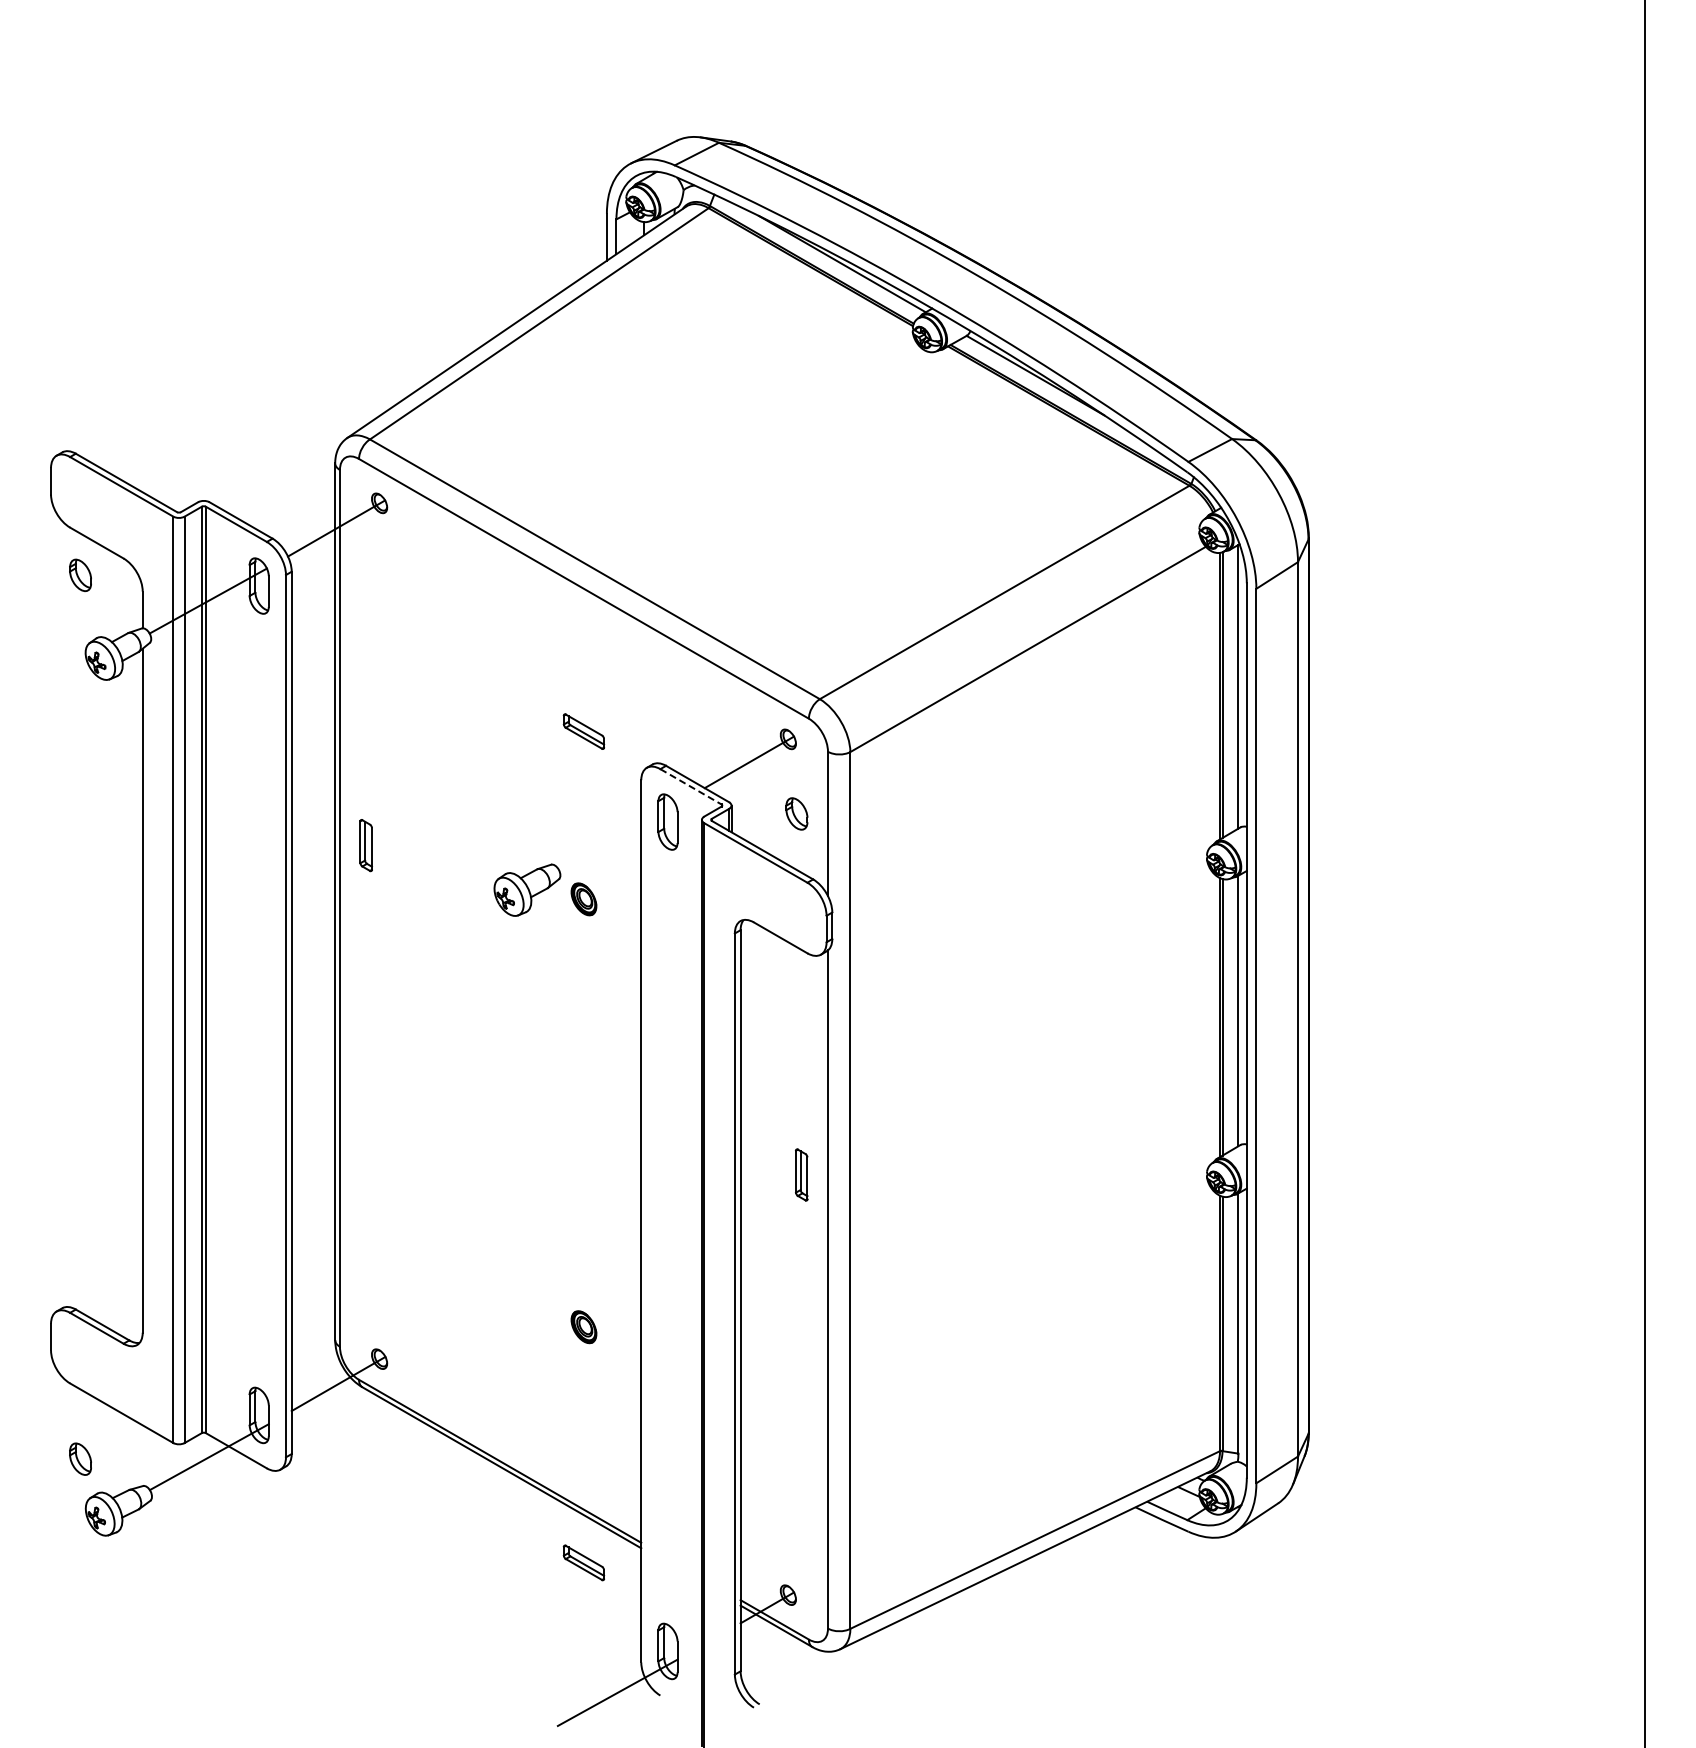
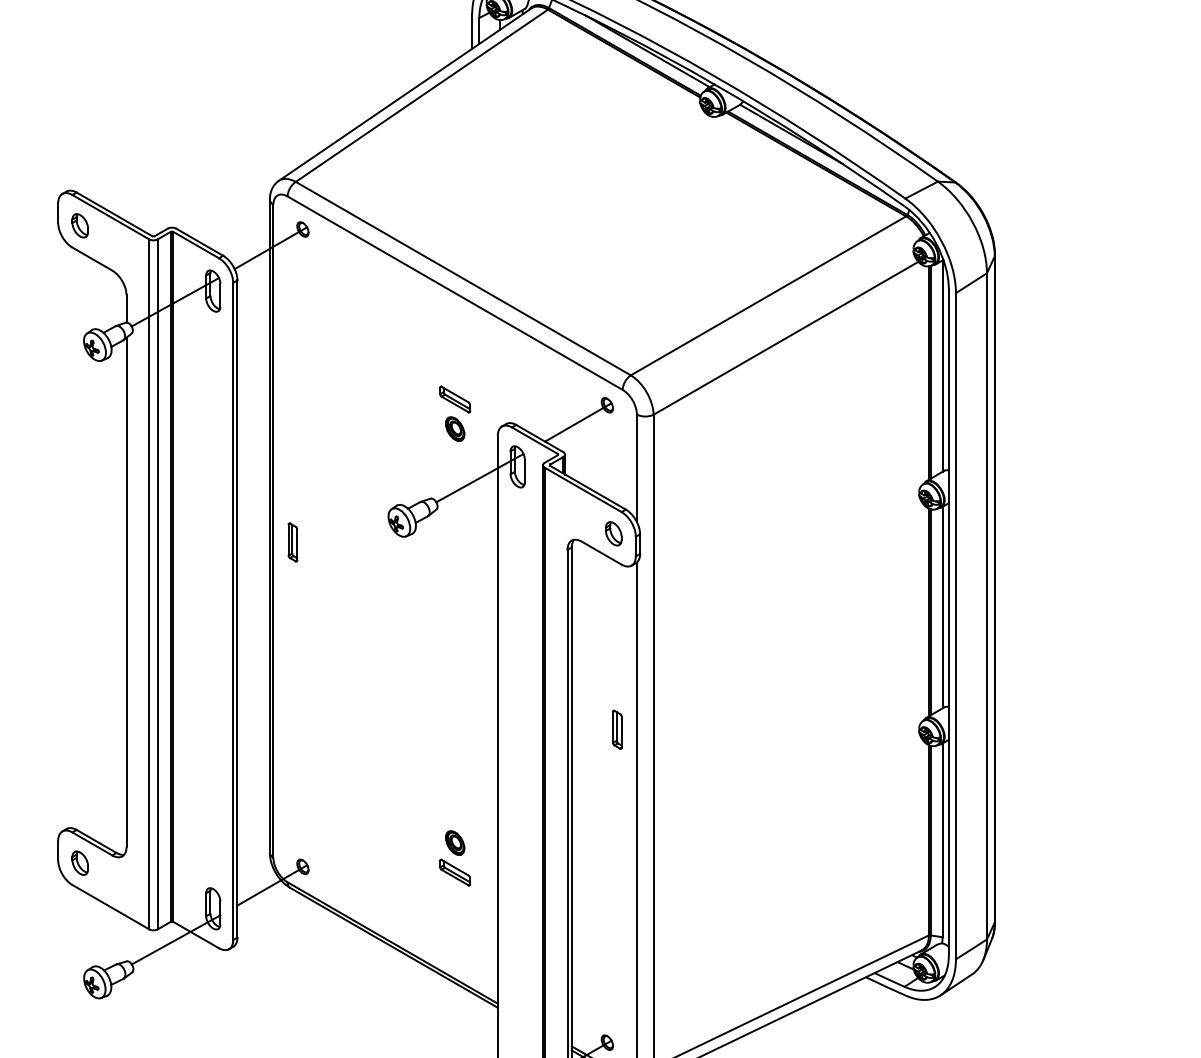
part: (80, 574) -> (80, 225), moved
line: (691, 787) -> (535, 441), dashed -> solid
part: (796, 813) -> (613, 533), moved
line: (616, 836) -> (479, 477), added
part: (365, 845) -> (292, 542), moved
part: (583, 899) -> (454, 429), moved
part: (80, 1458) -> (80, 862), moved
part: (583, 1562) -> (454, 872), moved

